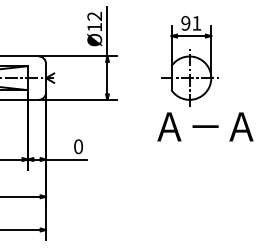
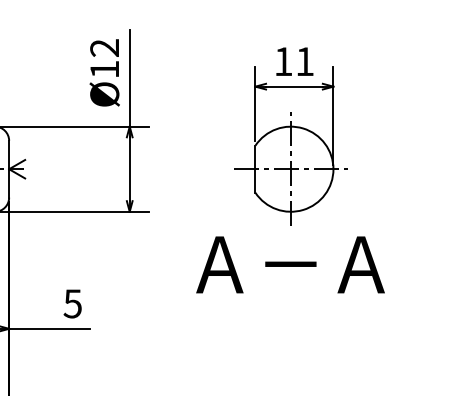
text: (185, 23) -> (282, 61), 91 -> 11
text: (205, 126) -> (290, 264), moved
text: (78, 146) -> (72, 303), 0 -> 5

